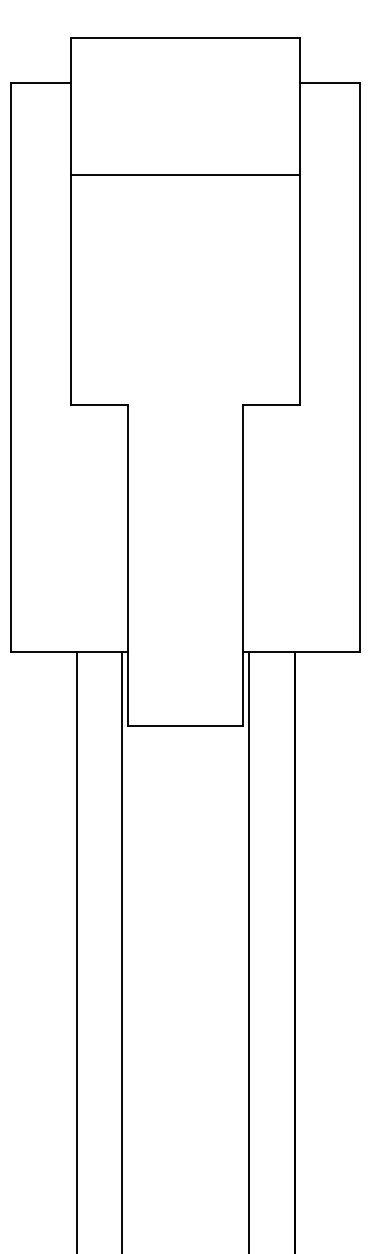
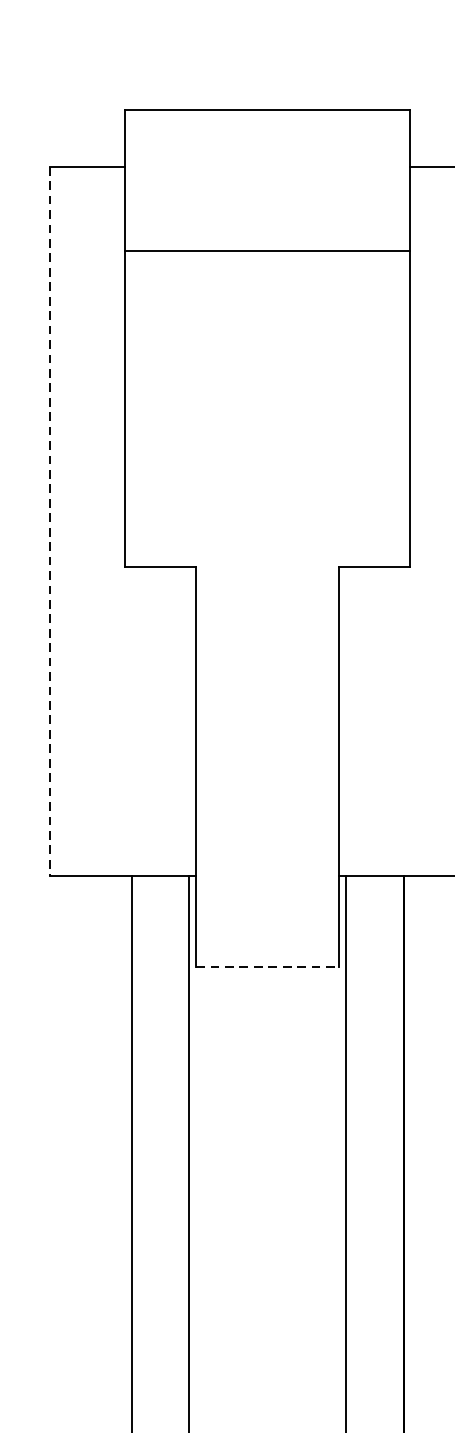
line: (185, 175) -> (267, 251), moved
line: (11, 368) -> (50, 521), solid -> dashed
line: (185, 725) -> (267, 966), solid -> dashed

